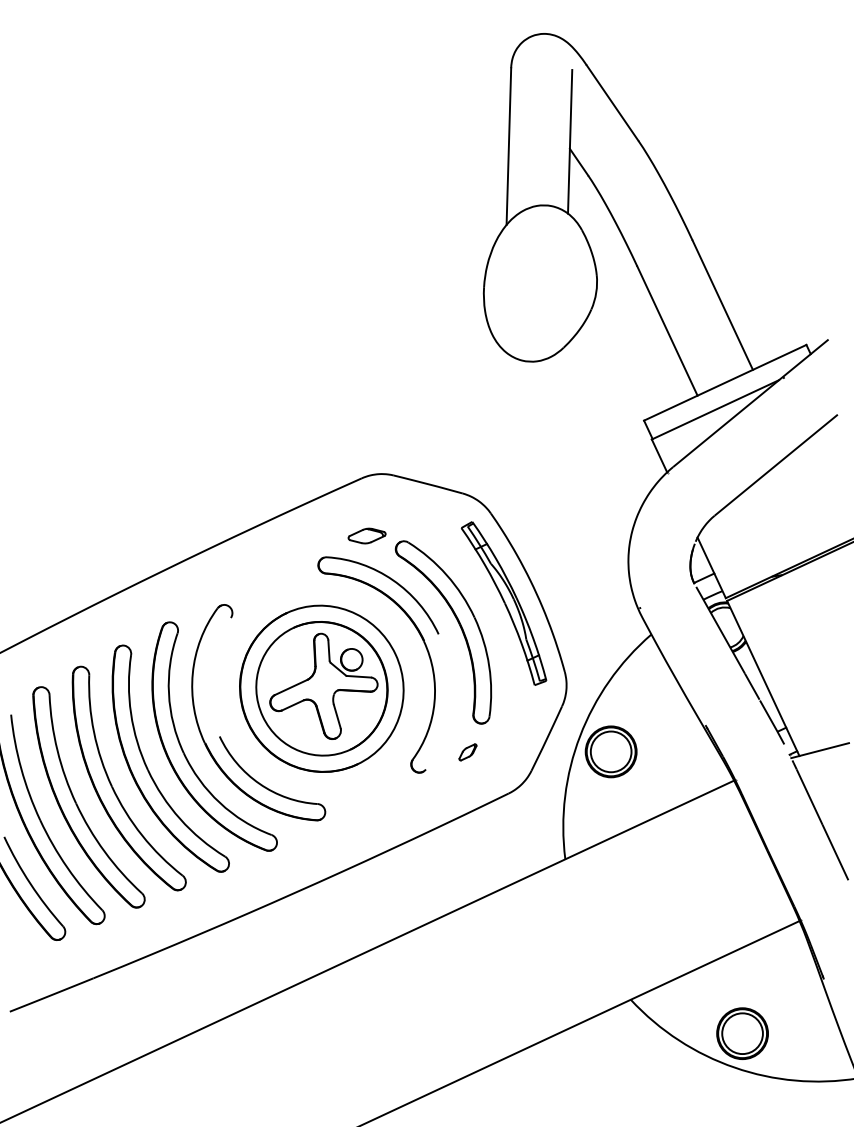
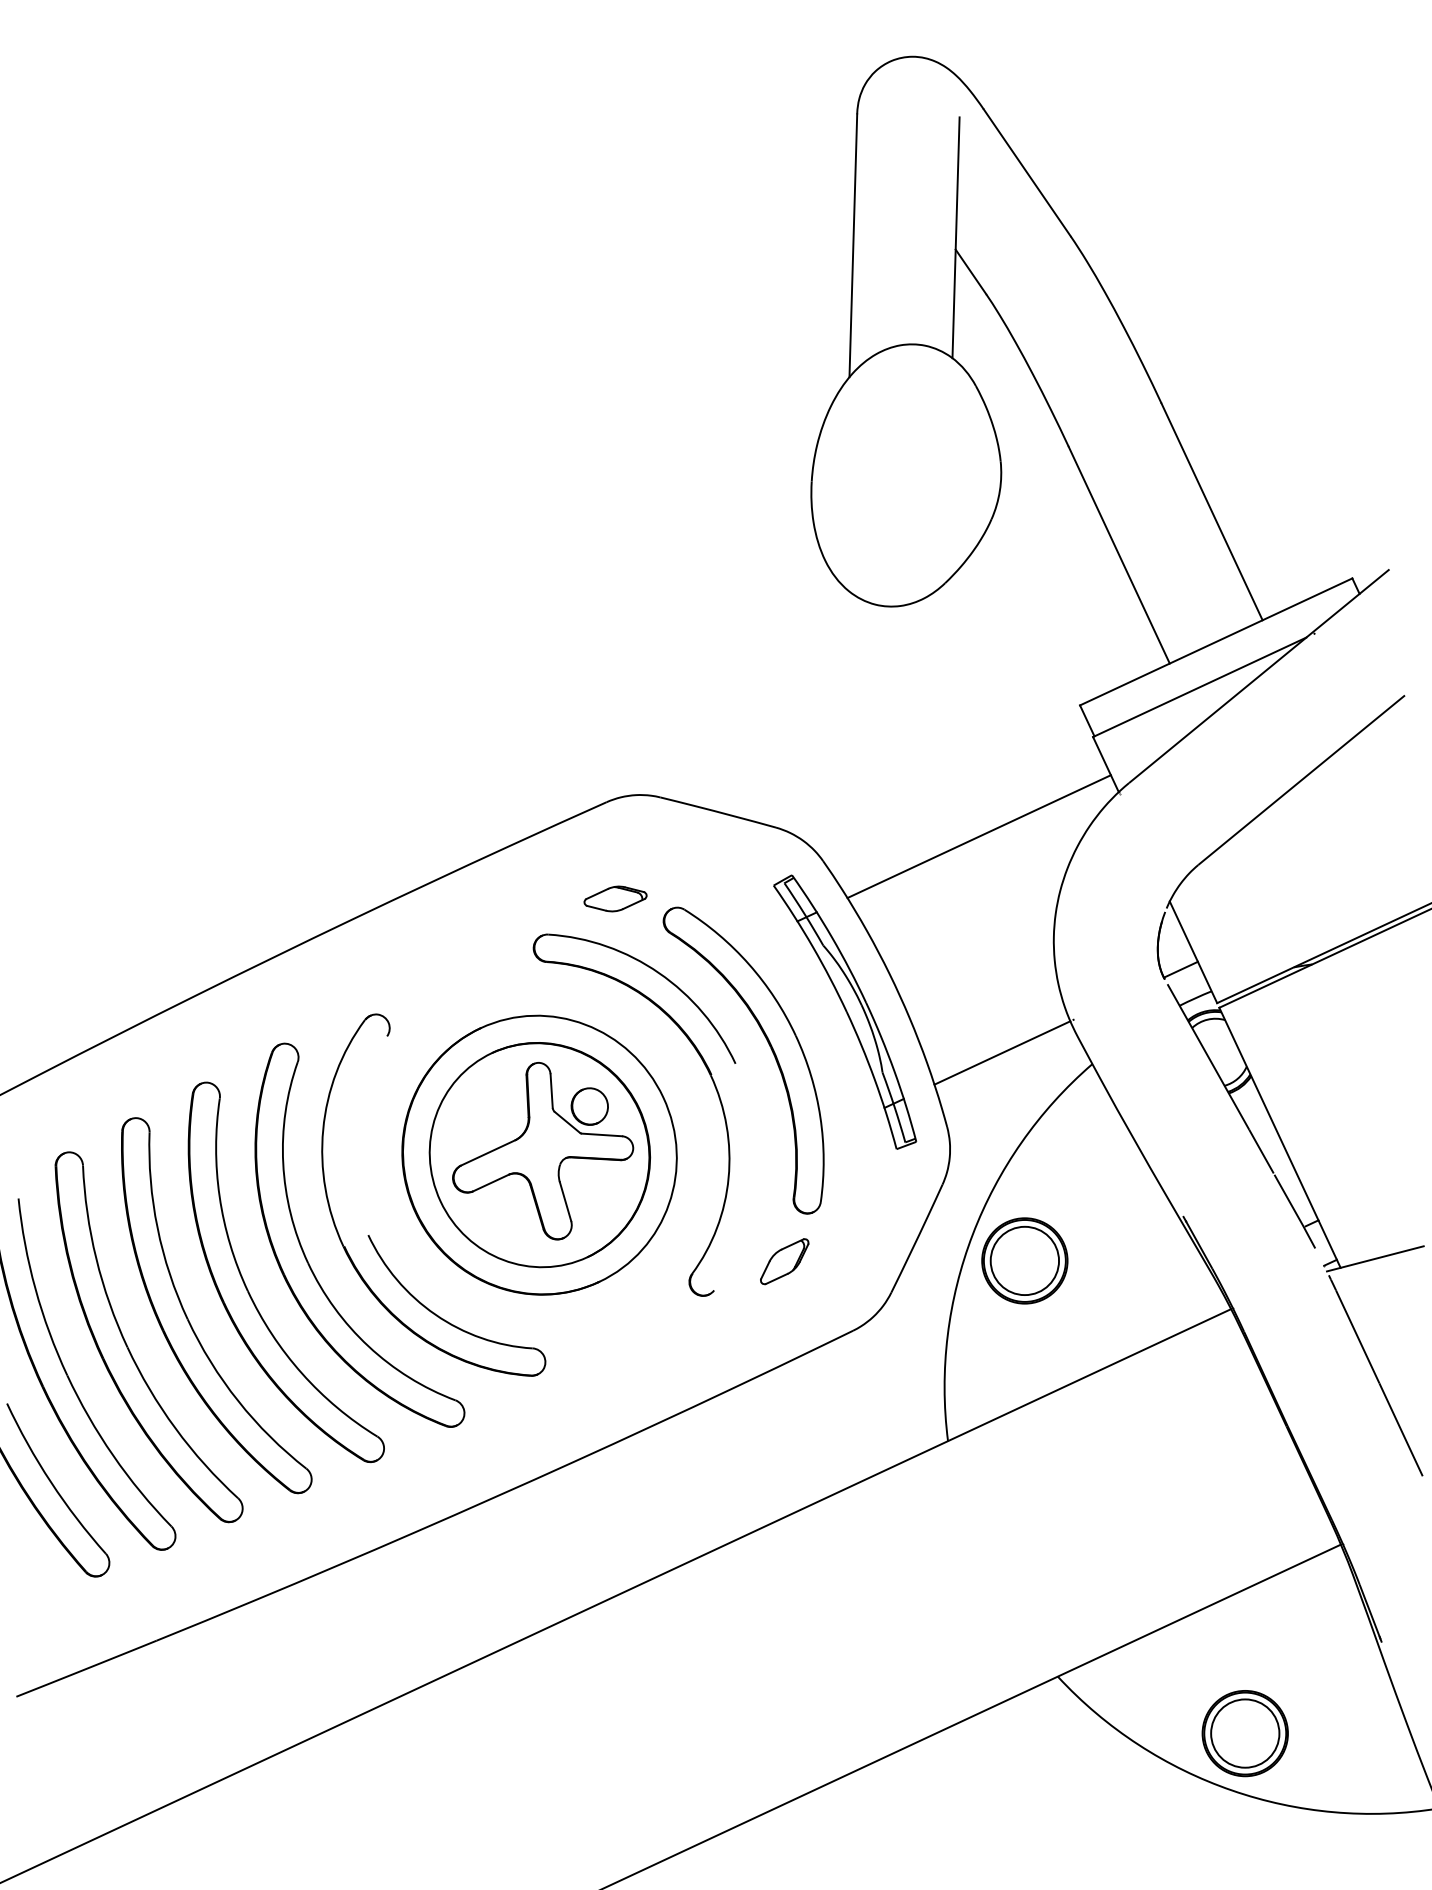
line: (583, 498) -> (978, 835), added
line: (597, 627) -> (1001, 1052), added
part: (467, 752) -> (783, 1261), size x1.67

